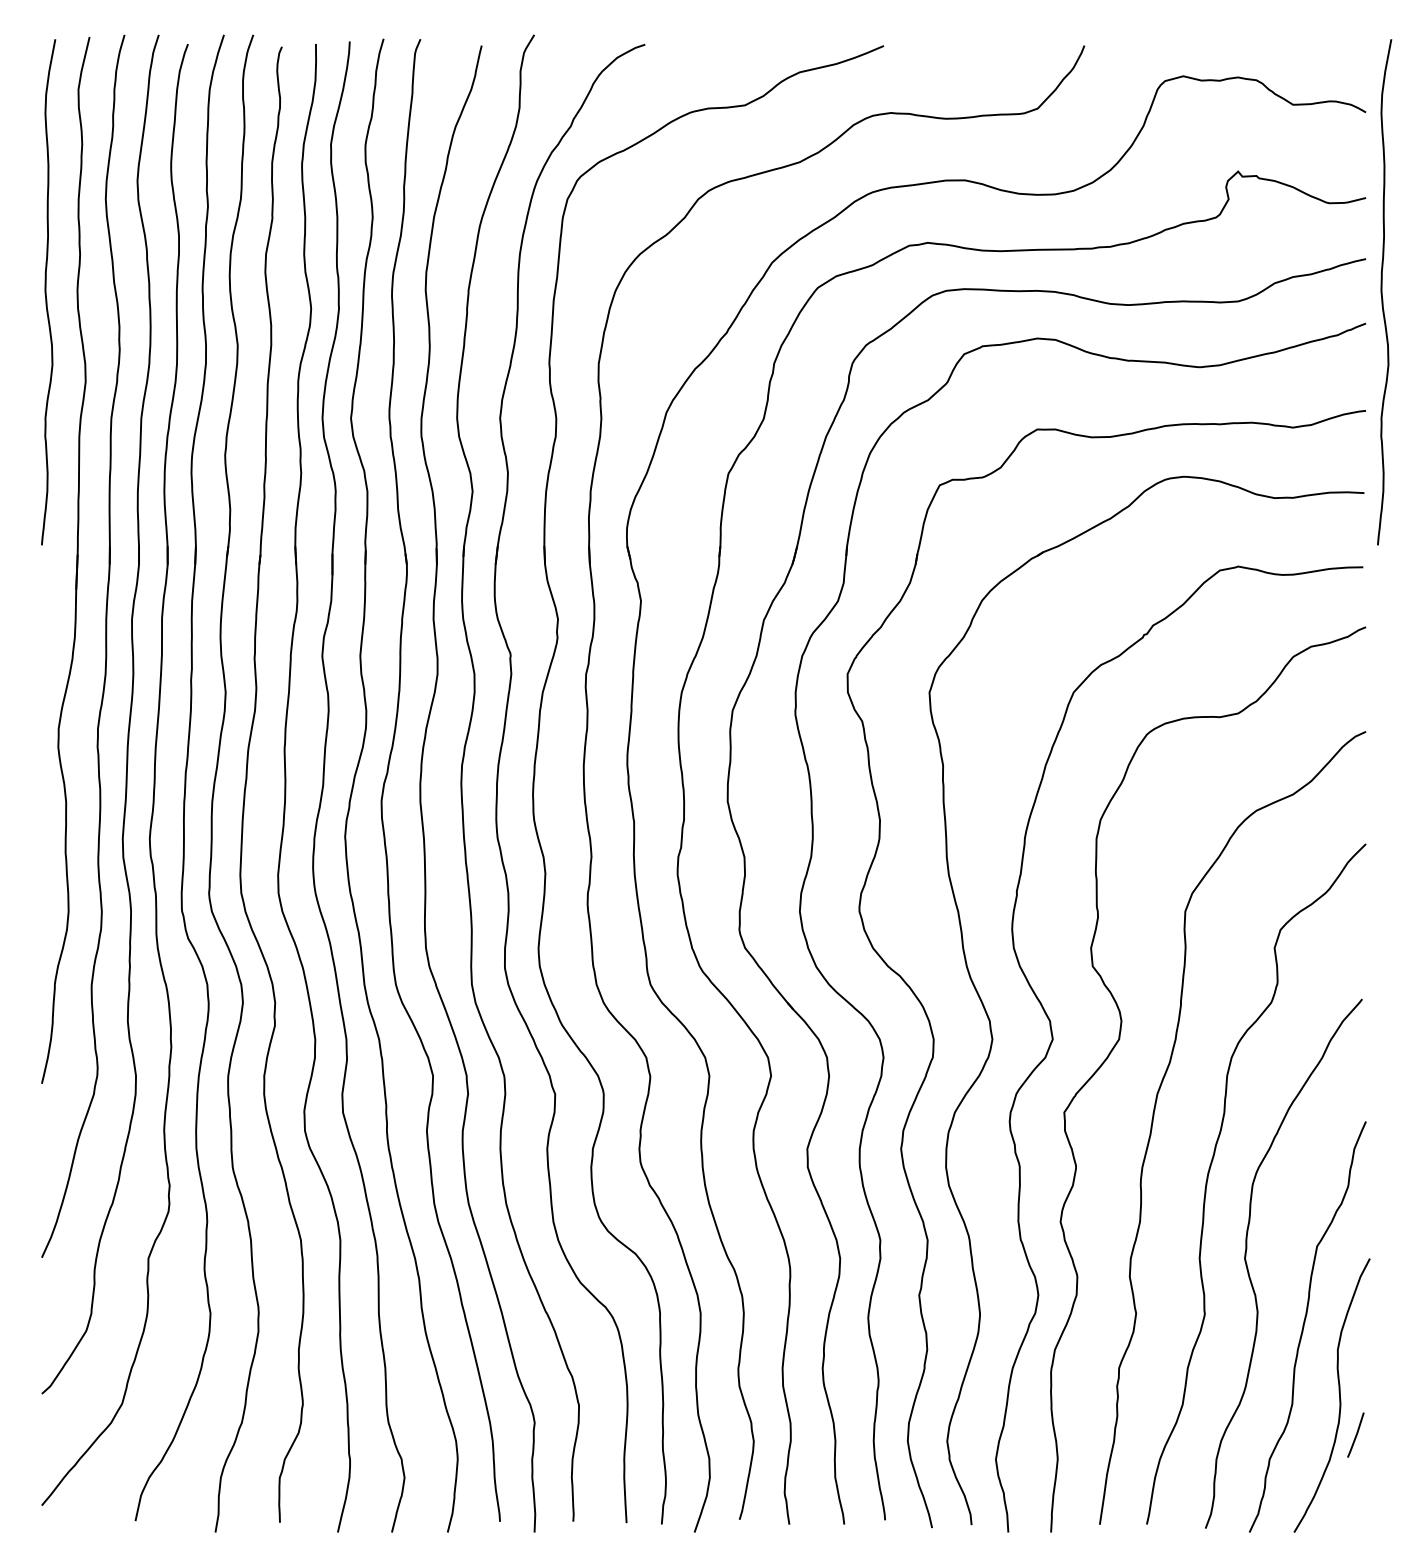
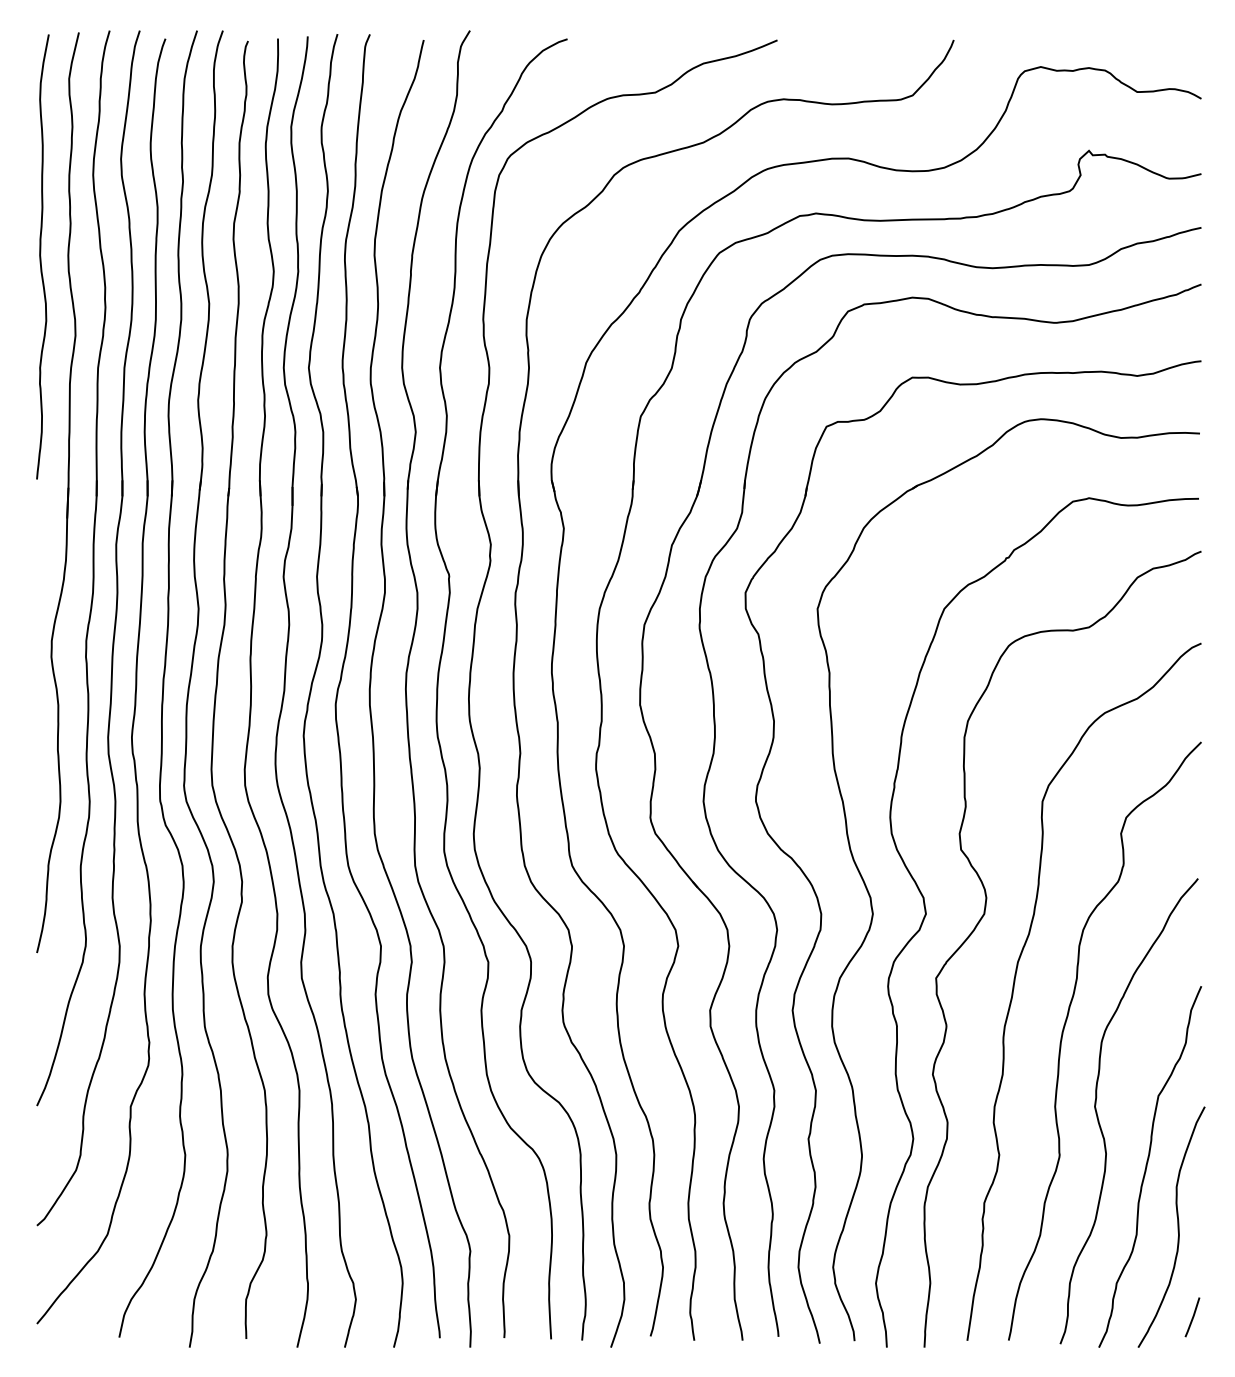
curve: (1382, 292) -> (1215, 257), removed
line: (1355, 1434) -> (1192, 1316), moved

